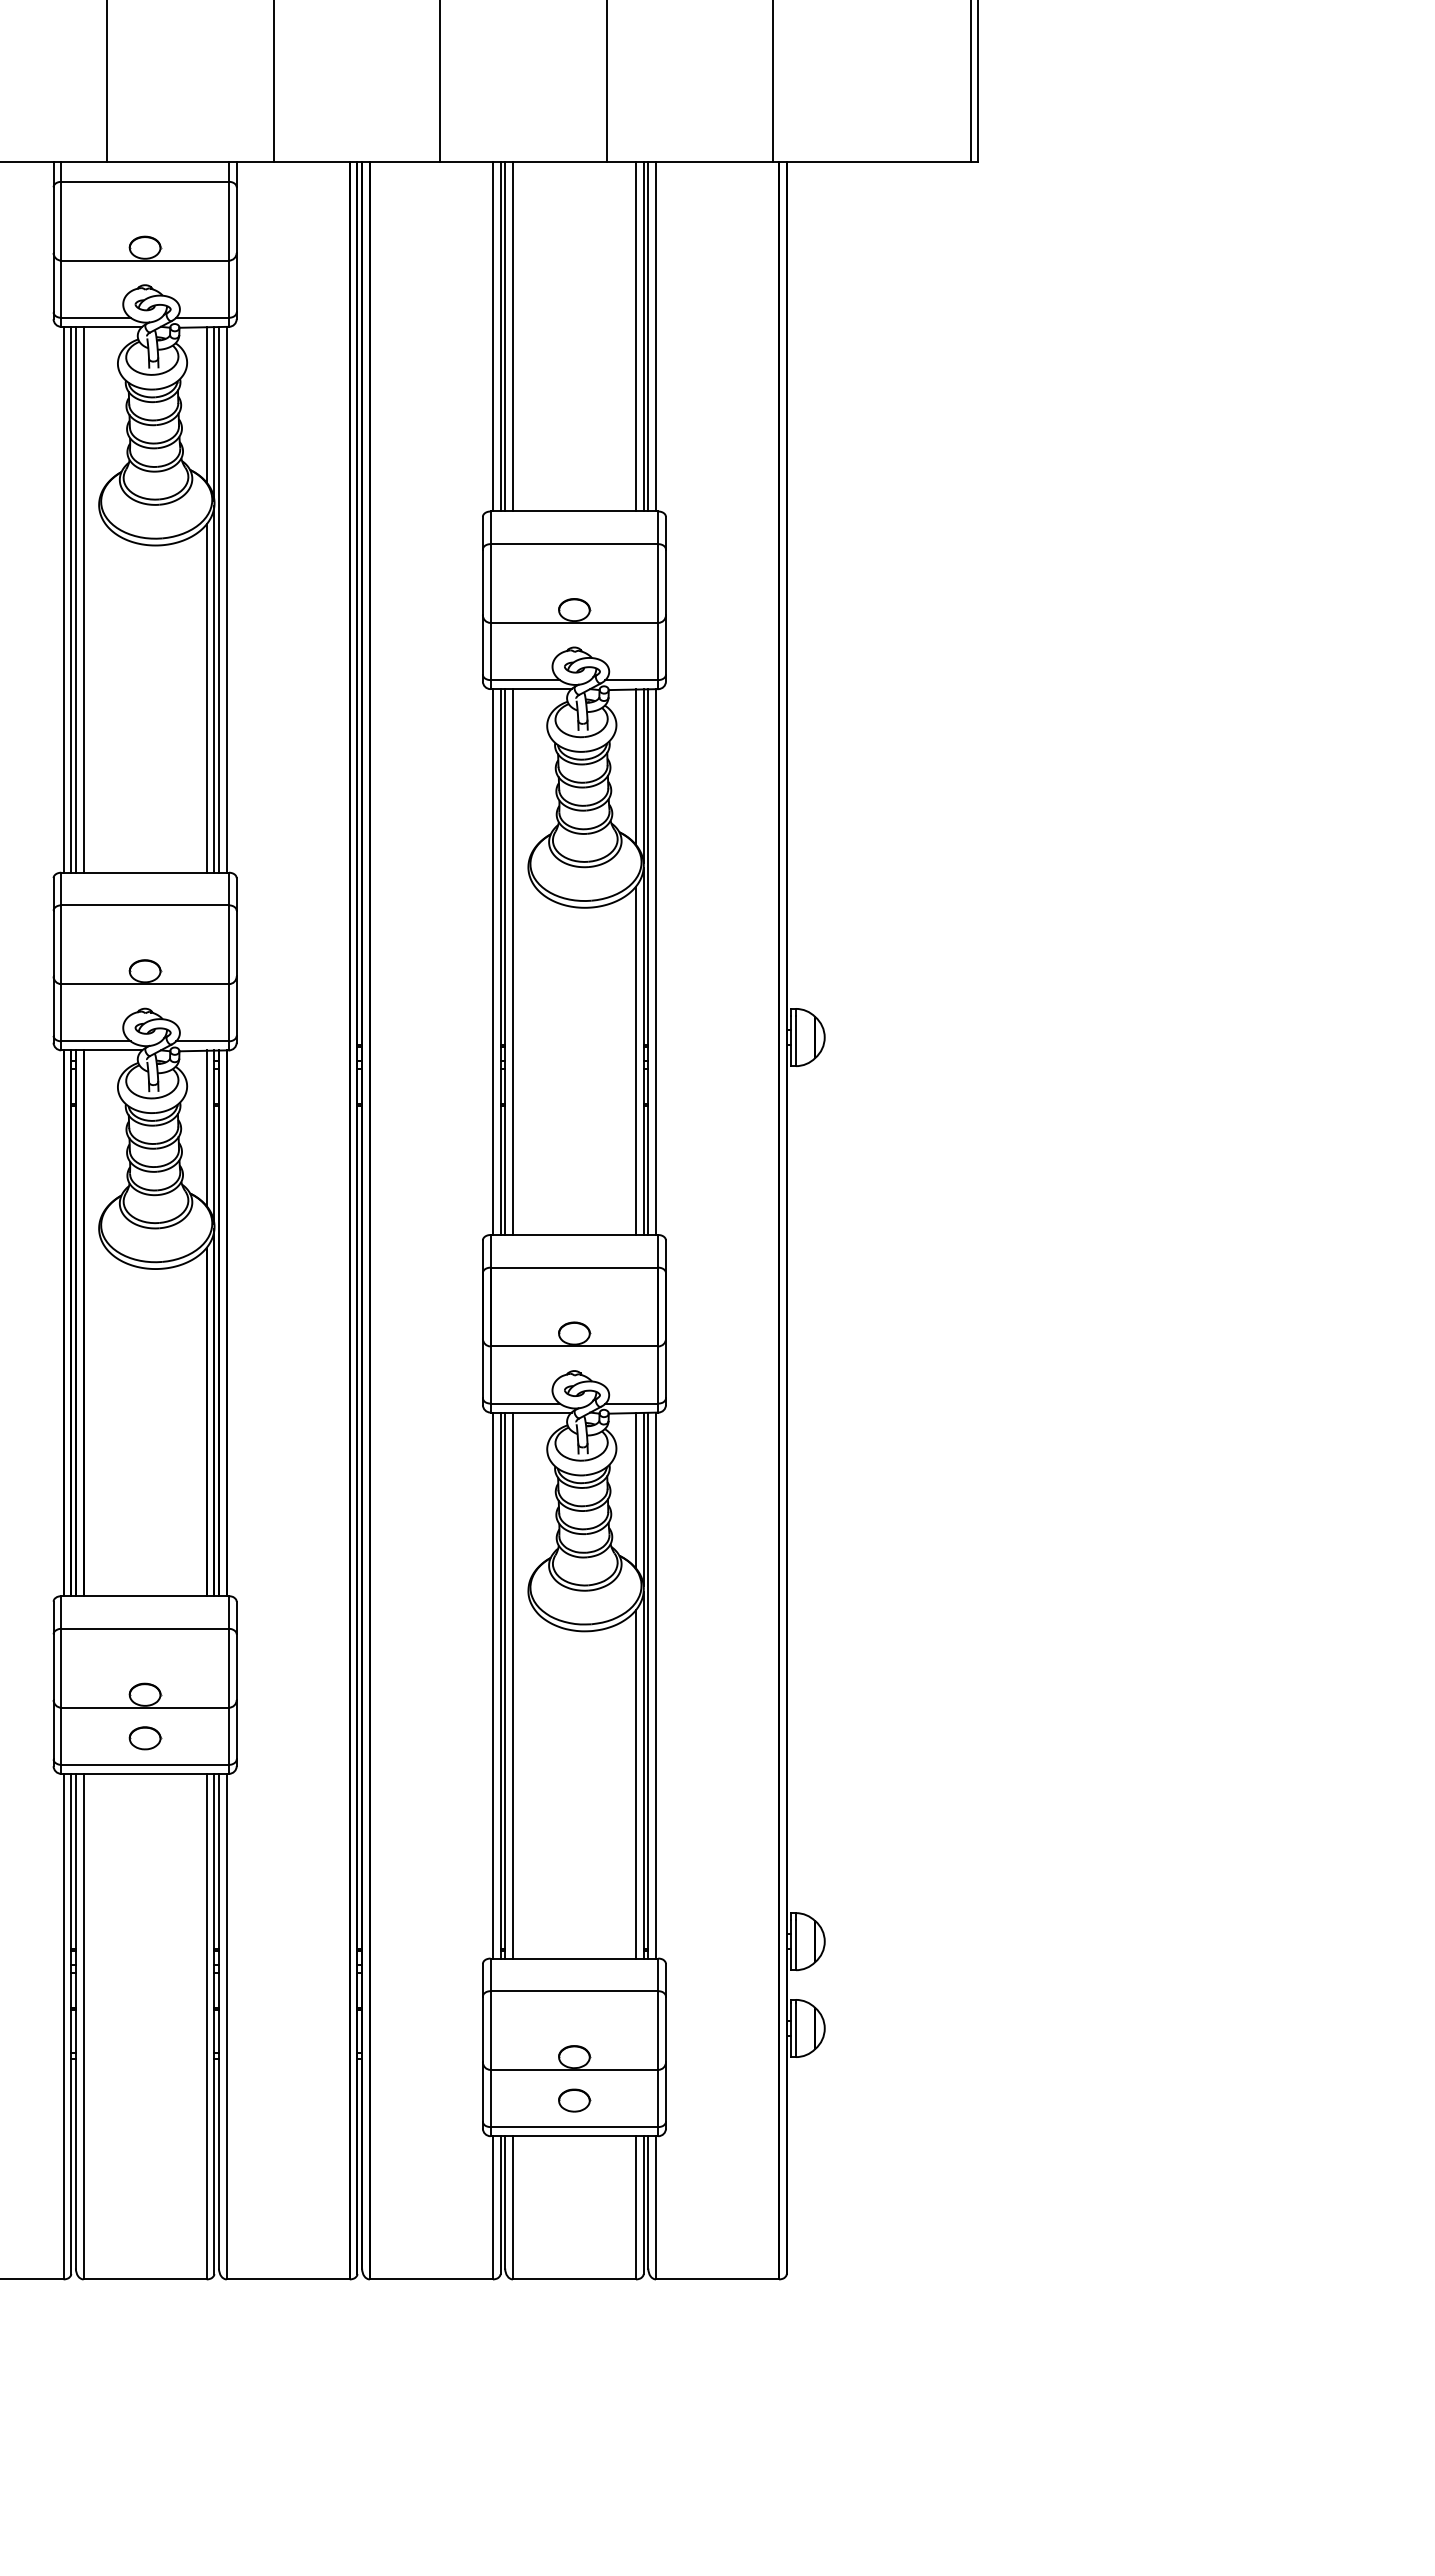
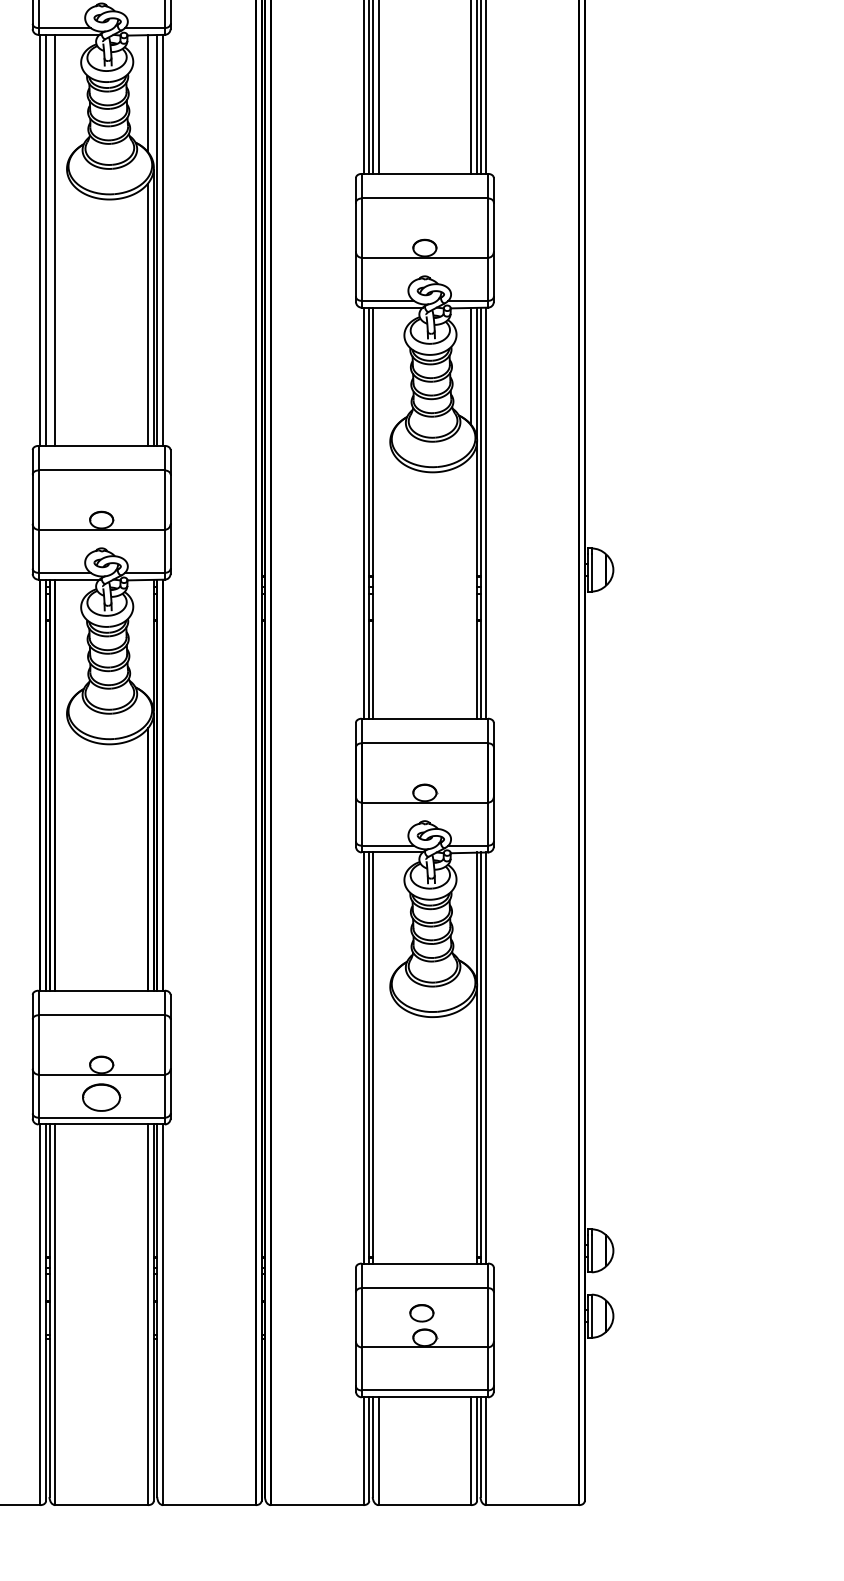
line: (214, 413) -> (153, 100), removed
line: (75, 599) -> (49, 240), removed
line: (512, 962) -> (378, 513), removed
line: (635, 1060) -> (470, 587), removed
line: (206, 1128) -> (147, 638), removed
line: (635, 1490) -> (470, 911), removed
line: (512, 1685) -> (378, 1057), removed
part: (145, 1738) -> (101, 1097), size x1.6
line: (635, 1784) -> (470, 1132), removed
part: (574, 2100) -> (421, 1313), moved

